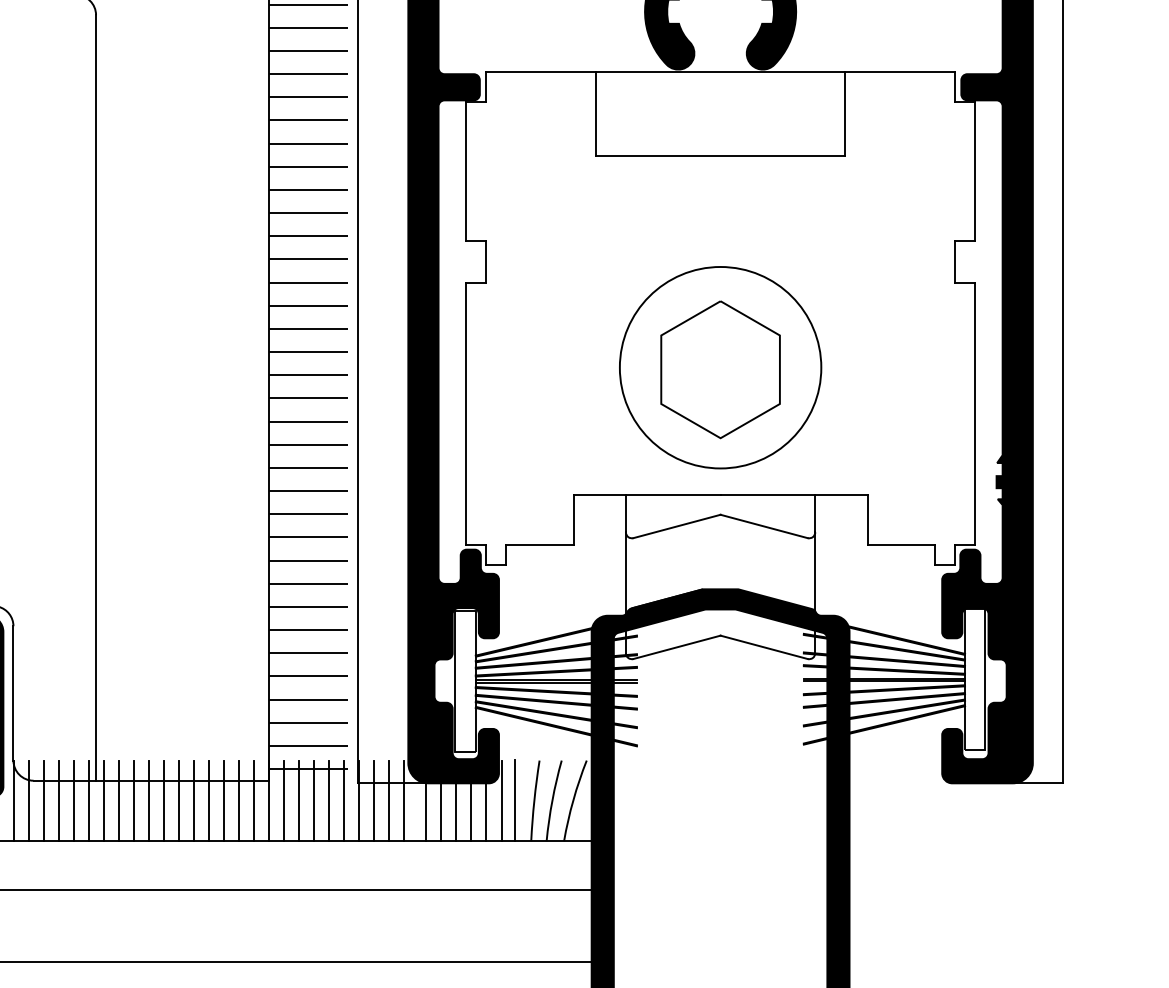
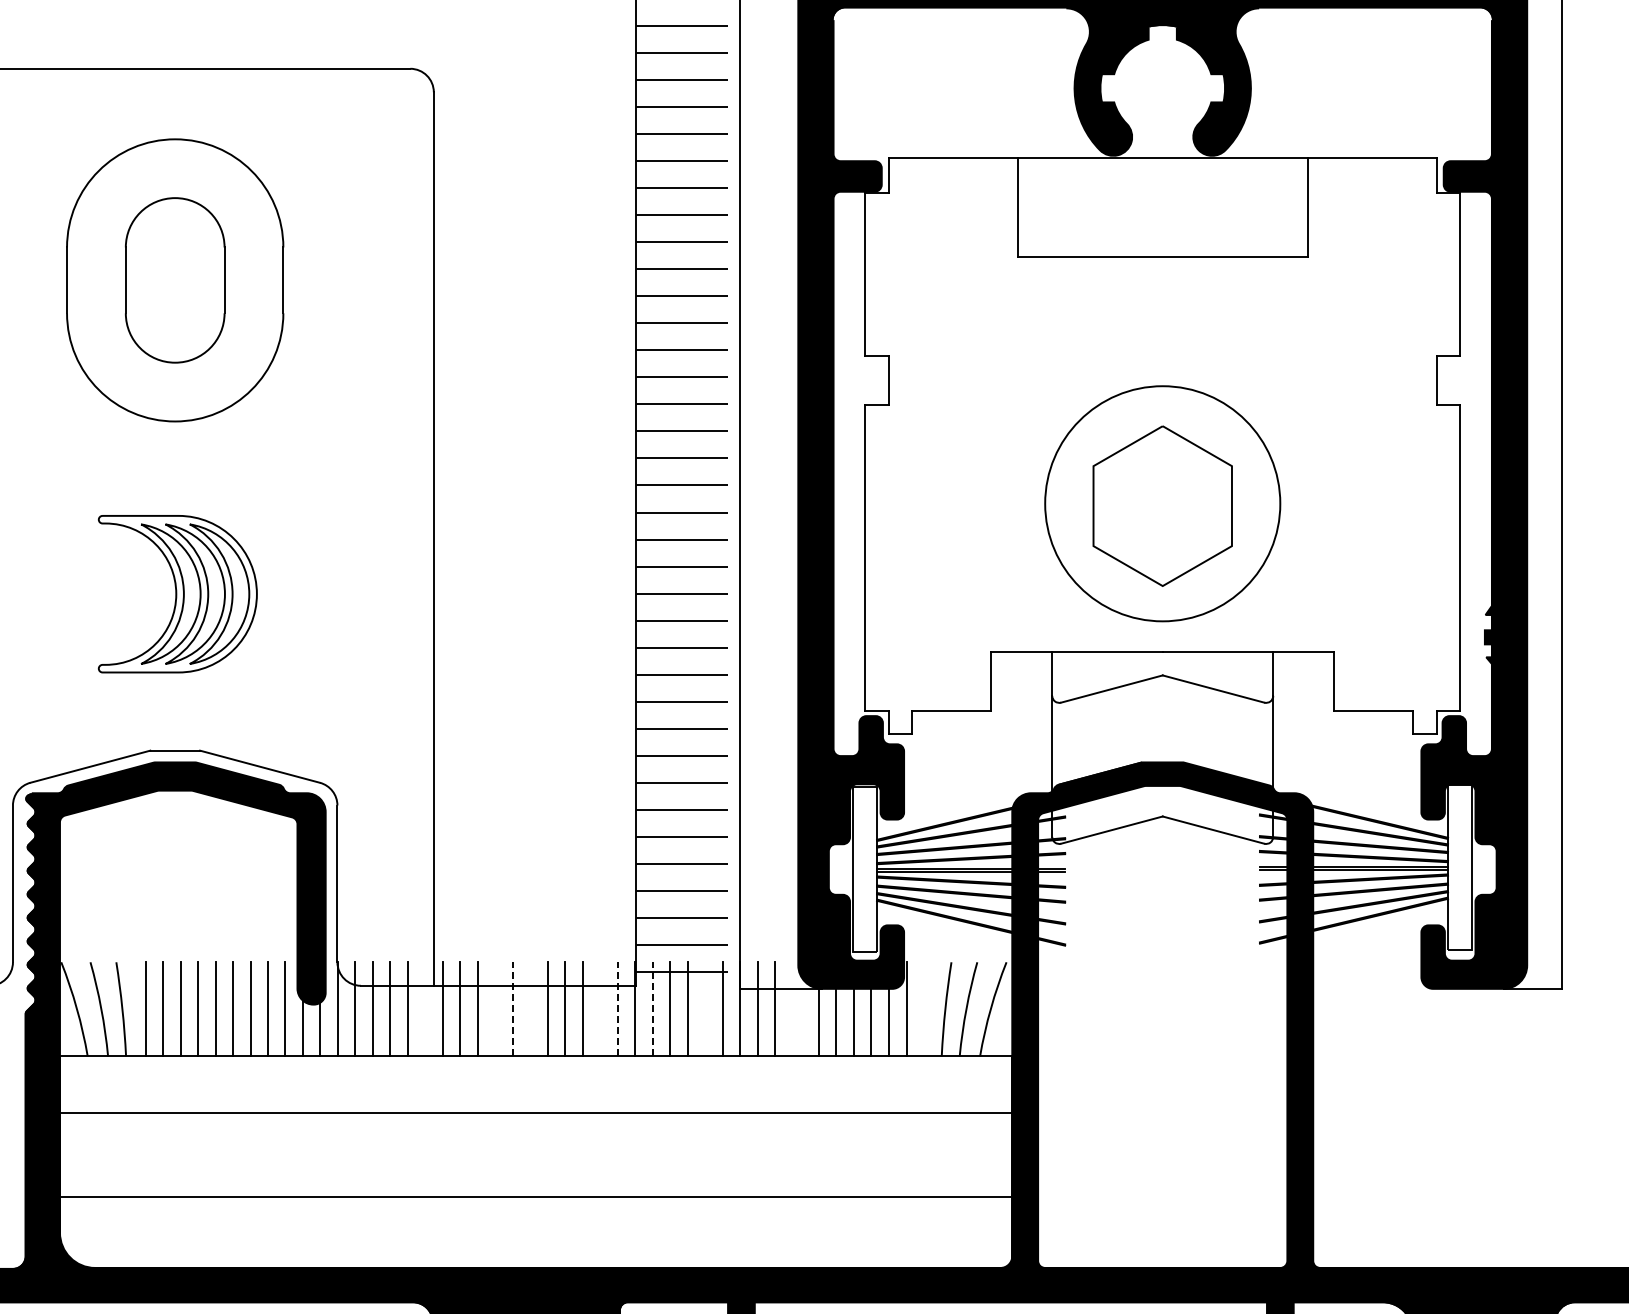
line: (163, 800) -> (512, 1008), solid -> dashed
line: (253, 800) -> (617, 1008), solid -> dashed
line: (283, 800) -> (652, 1008), solid -> dashed
line: (514, 800) -> (922, 1008), removed
line: (88, 801) -> (425, 1009), removed
line: (148, 801) -> (495, 1009), removed
line: (178, 801) -> (530, 1009), removed
line: (238, 801) -> (600, 1009), removed
line: (328, 801) -> (705, 1009), removed
line: (403, 801) -> (792, 1009), removed

